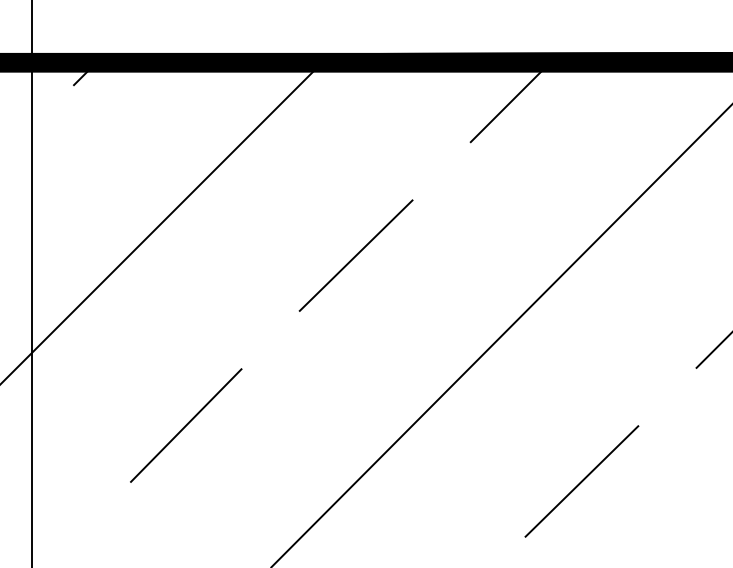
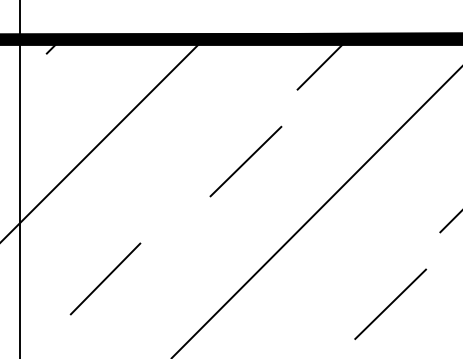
line: (355, 255) -> (245, 161), moved
line: (186, 424) -> (105, 278), moved
line: (581, 480) -> (390, 303), moved

